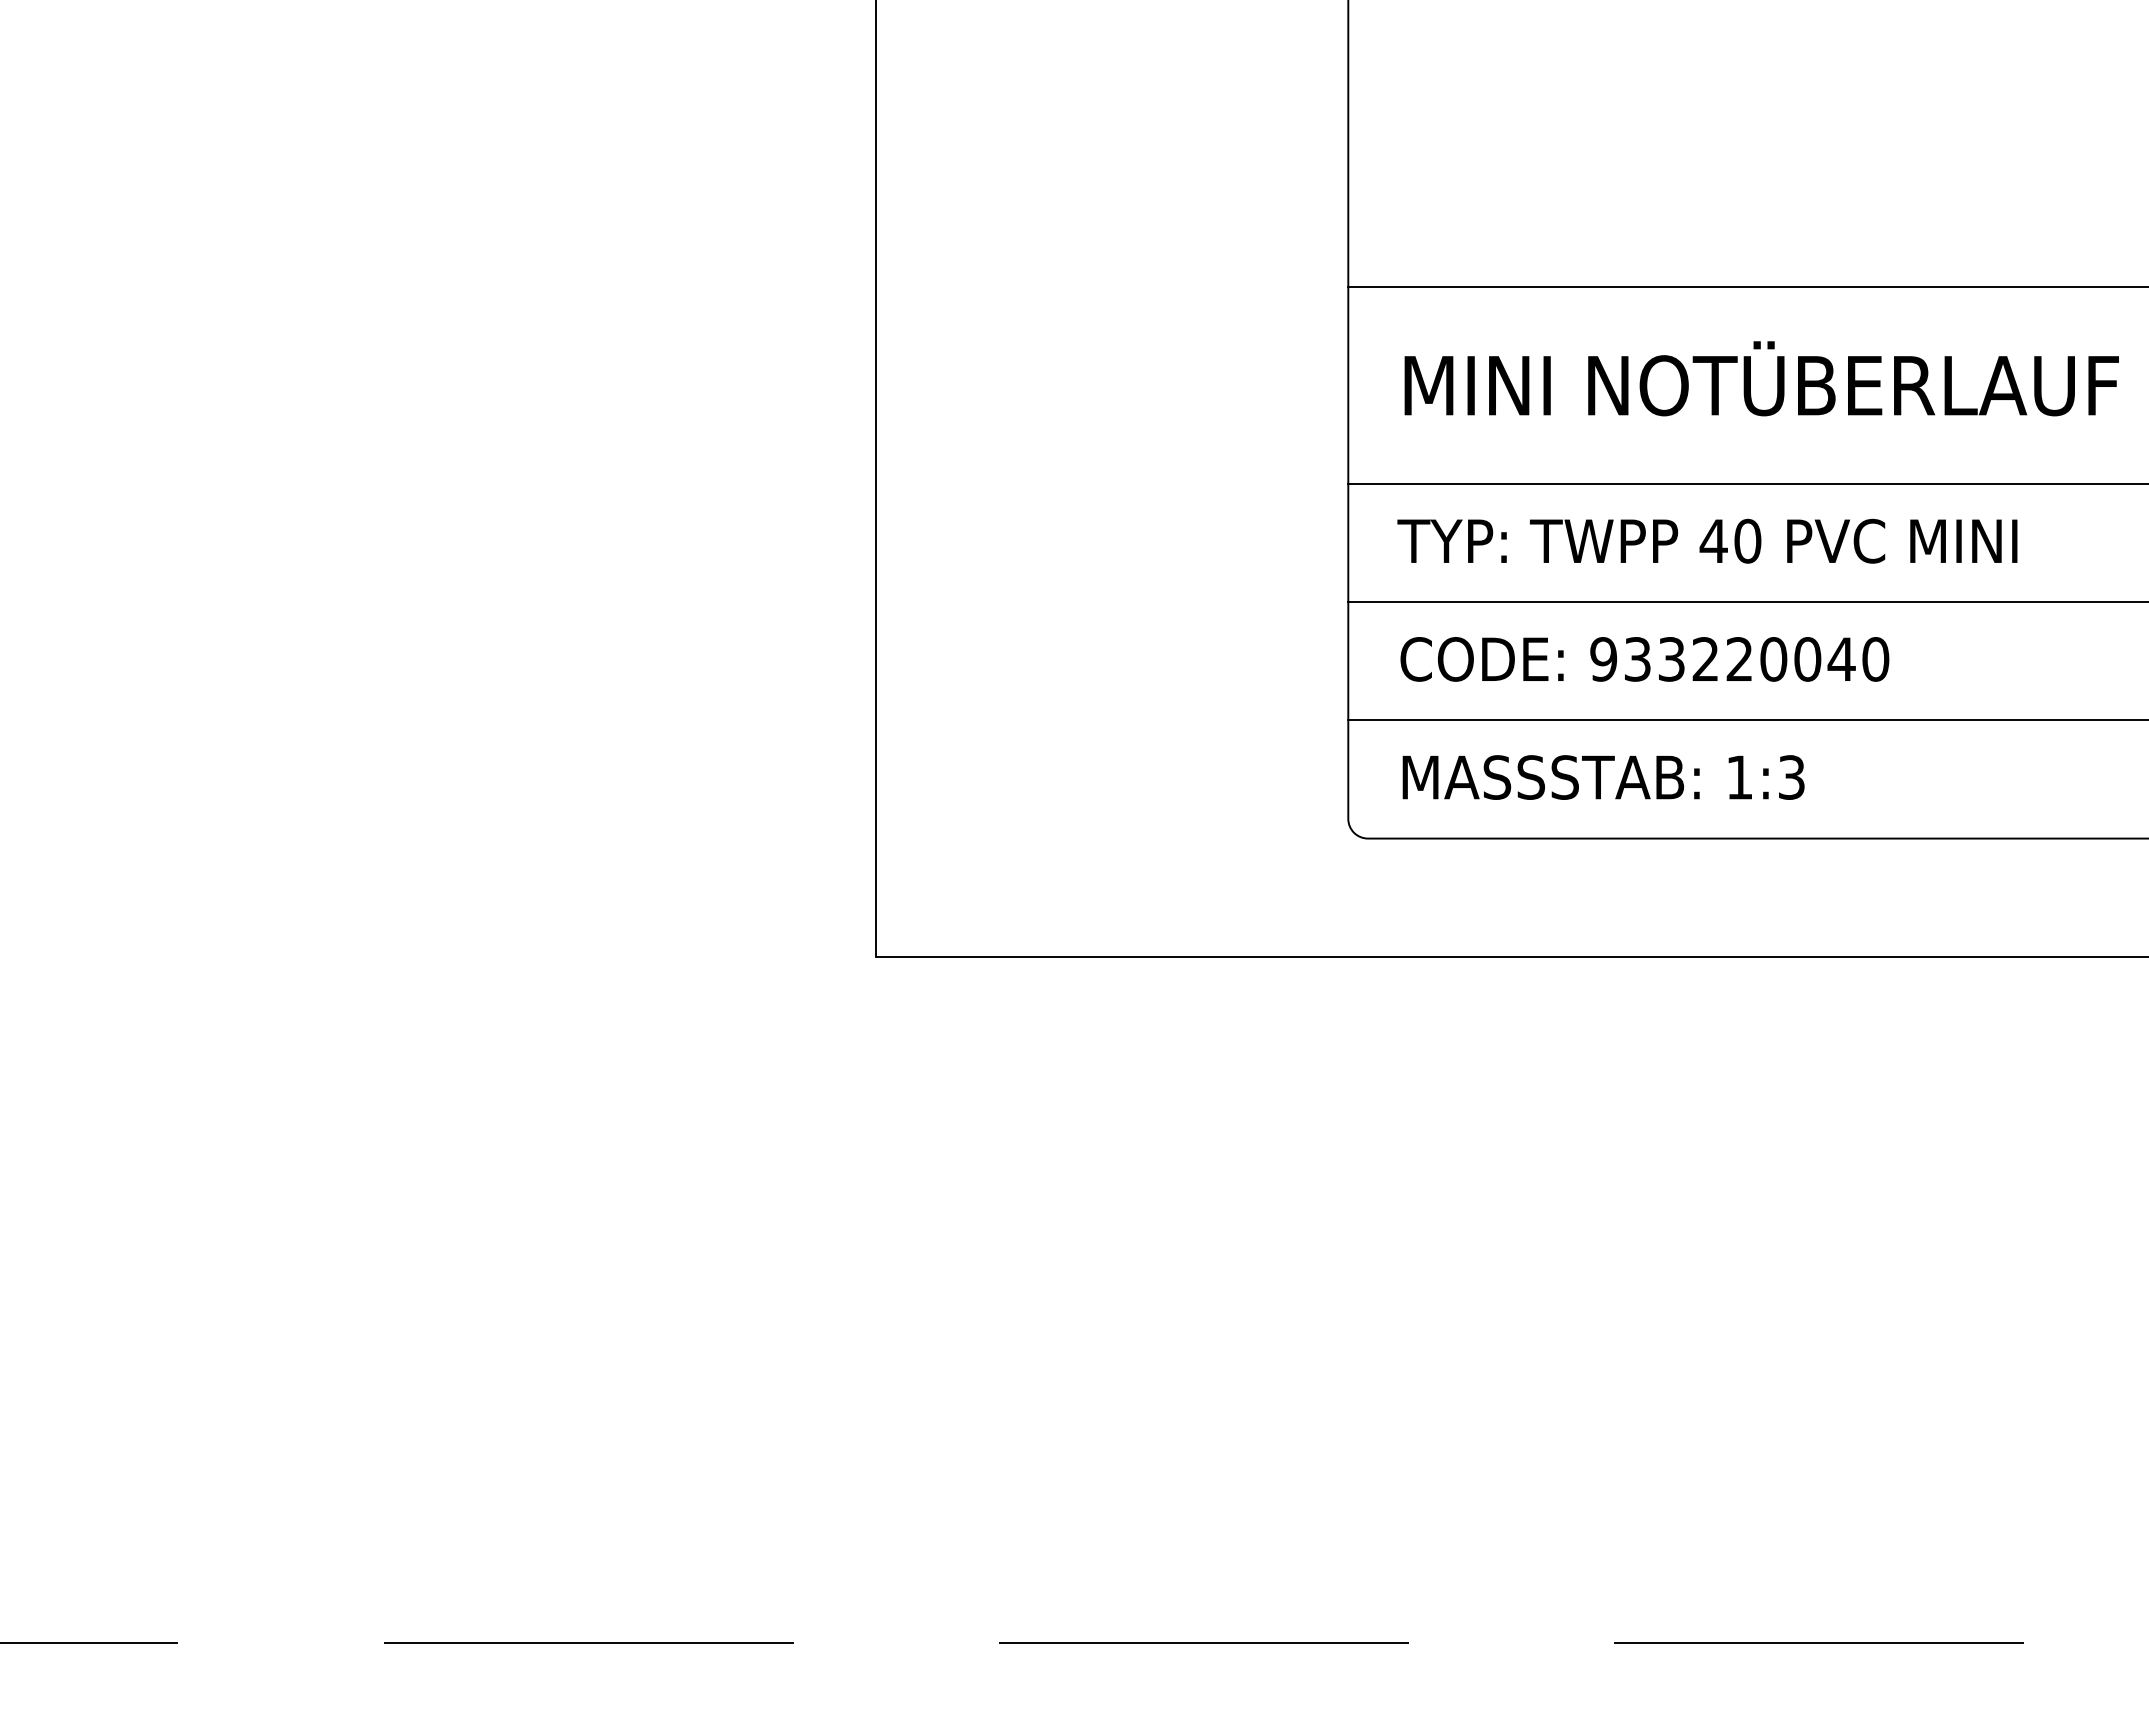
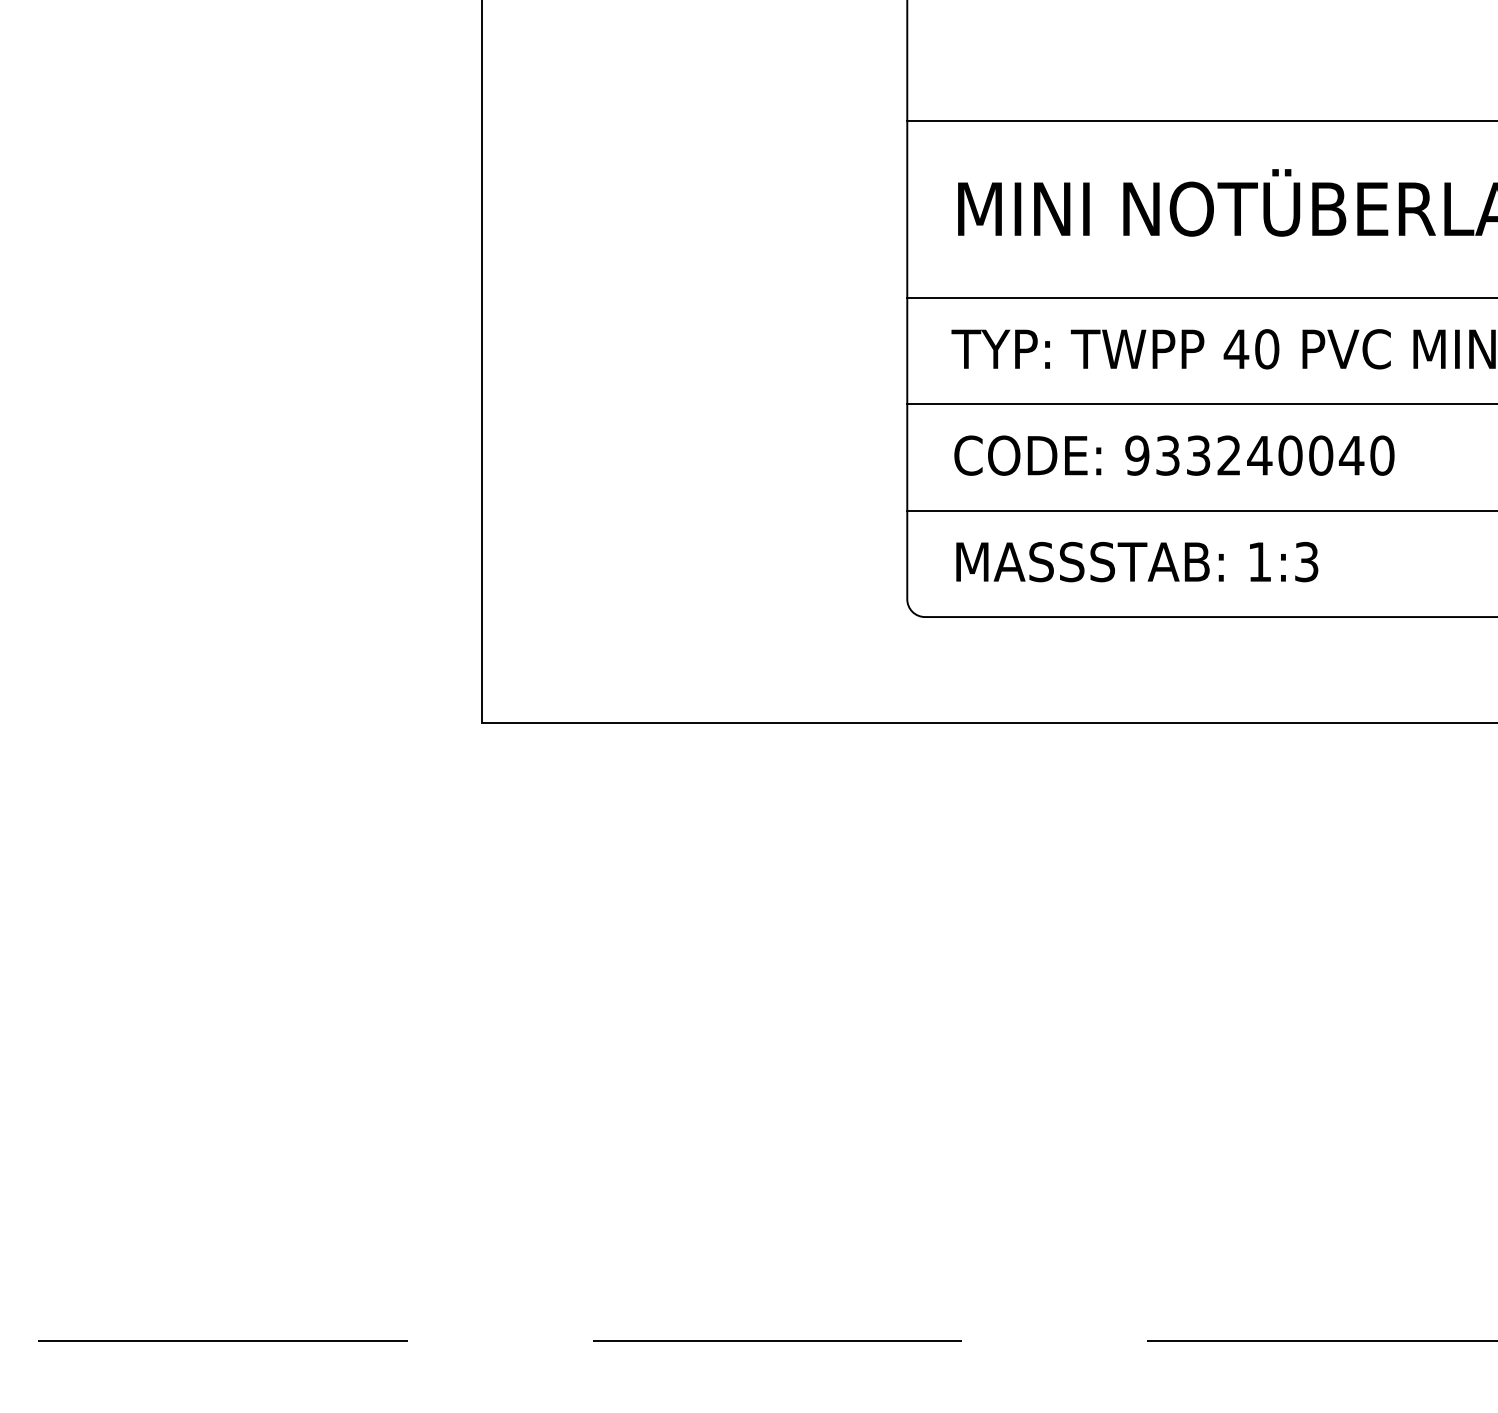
text: (1739, 658) -> (1259, 454), 933220040 -> 933240040

